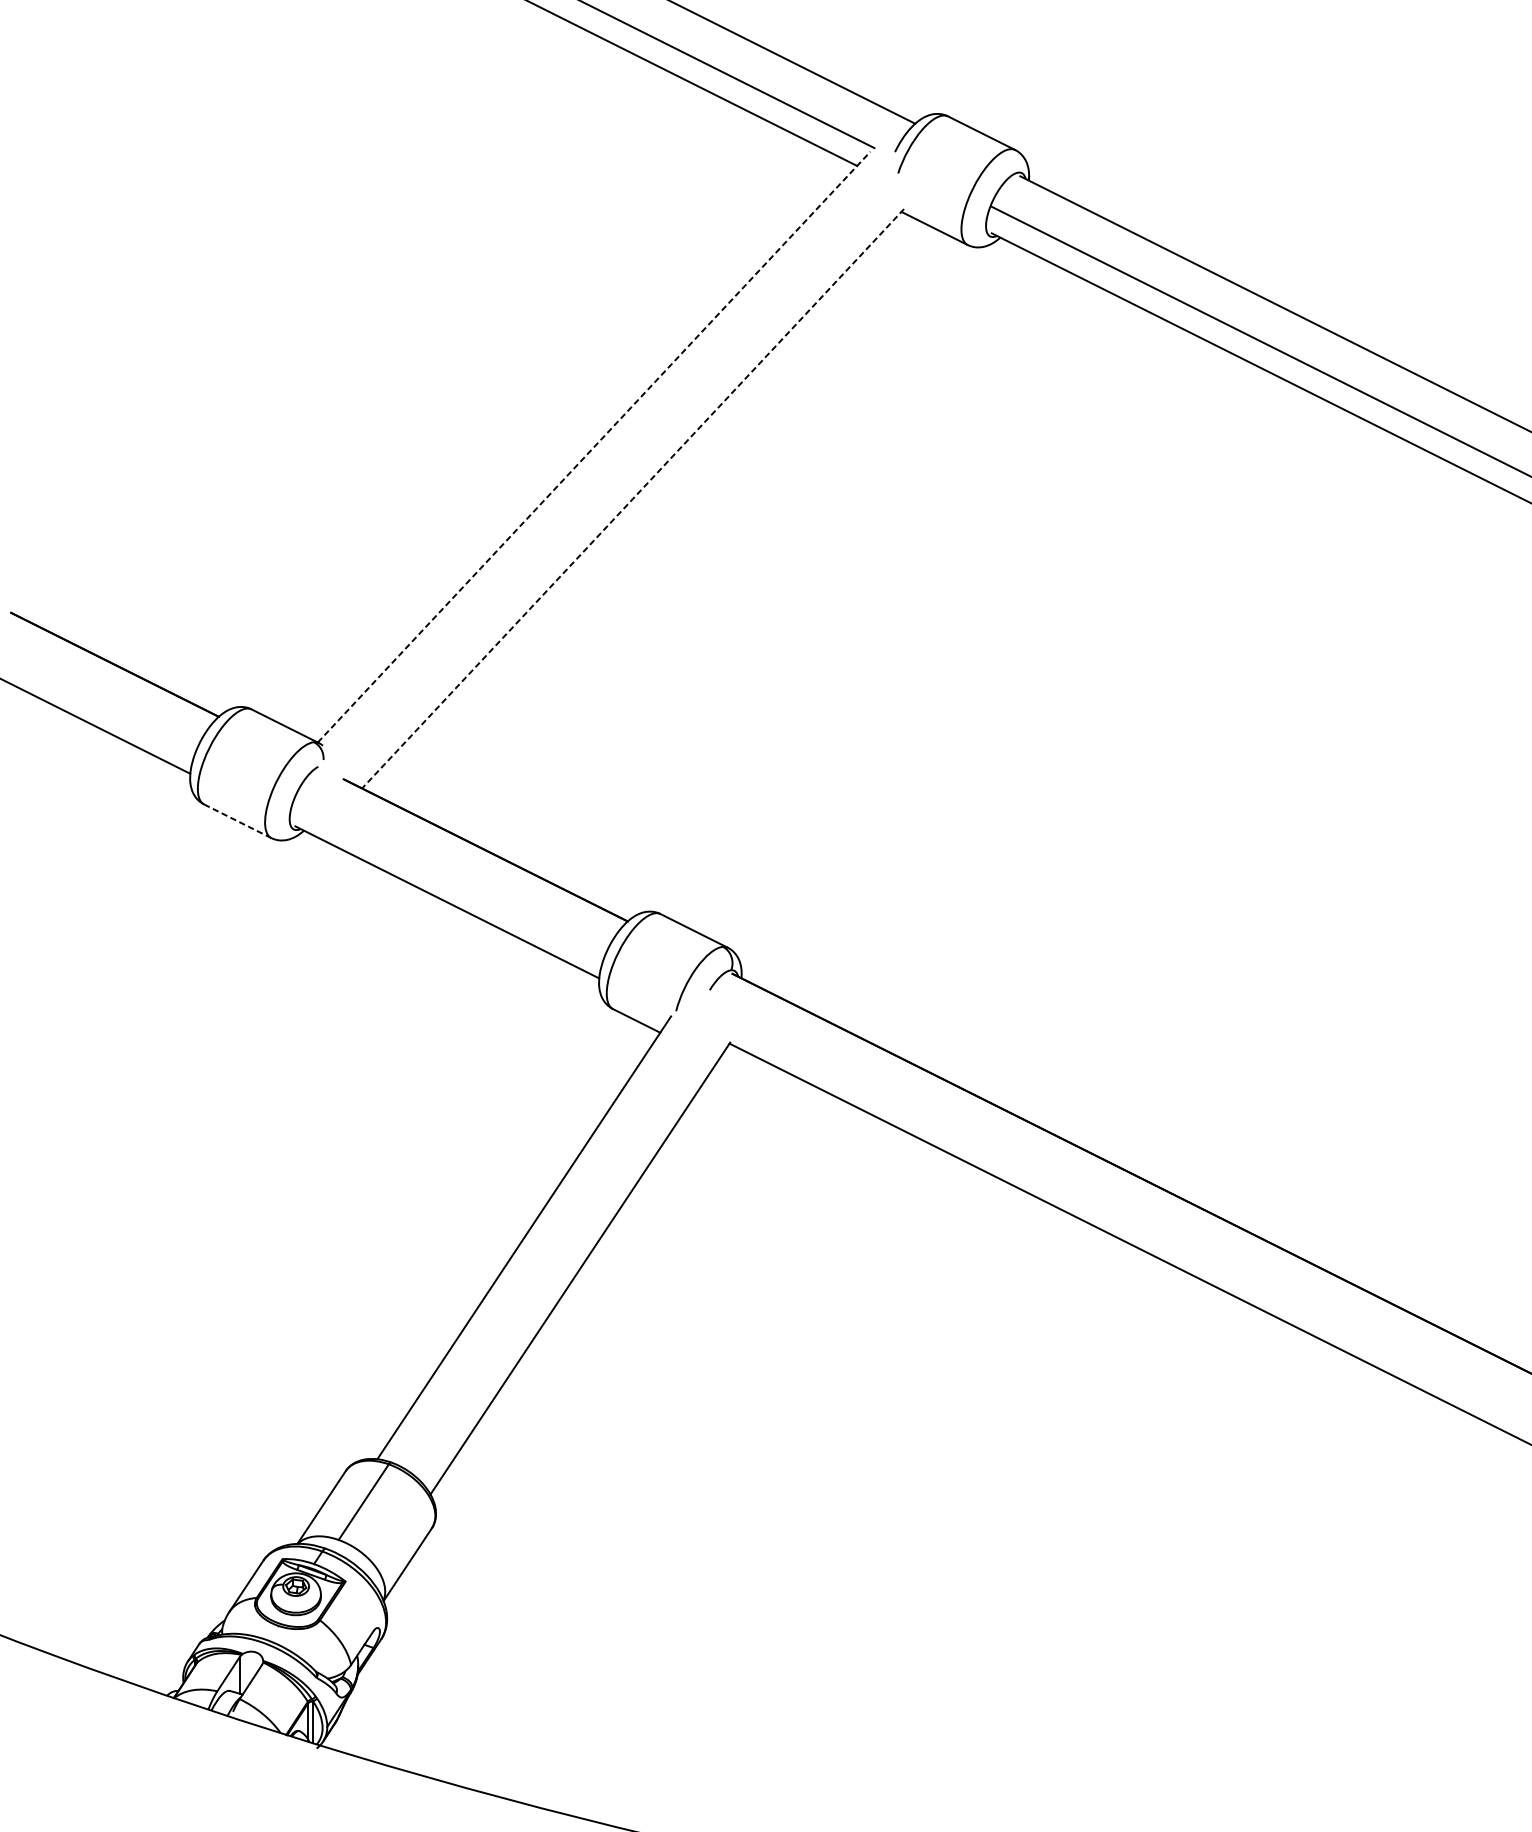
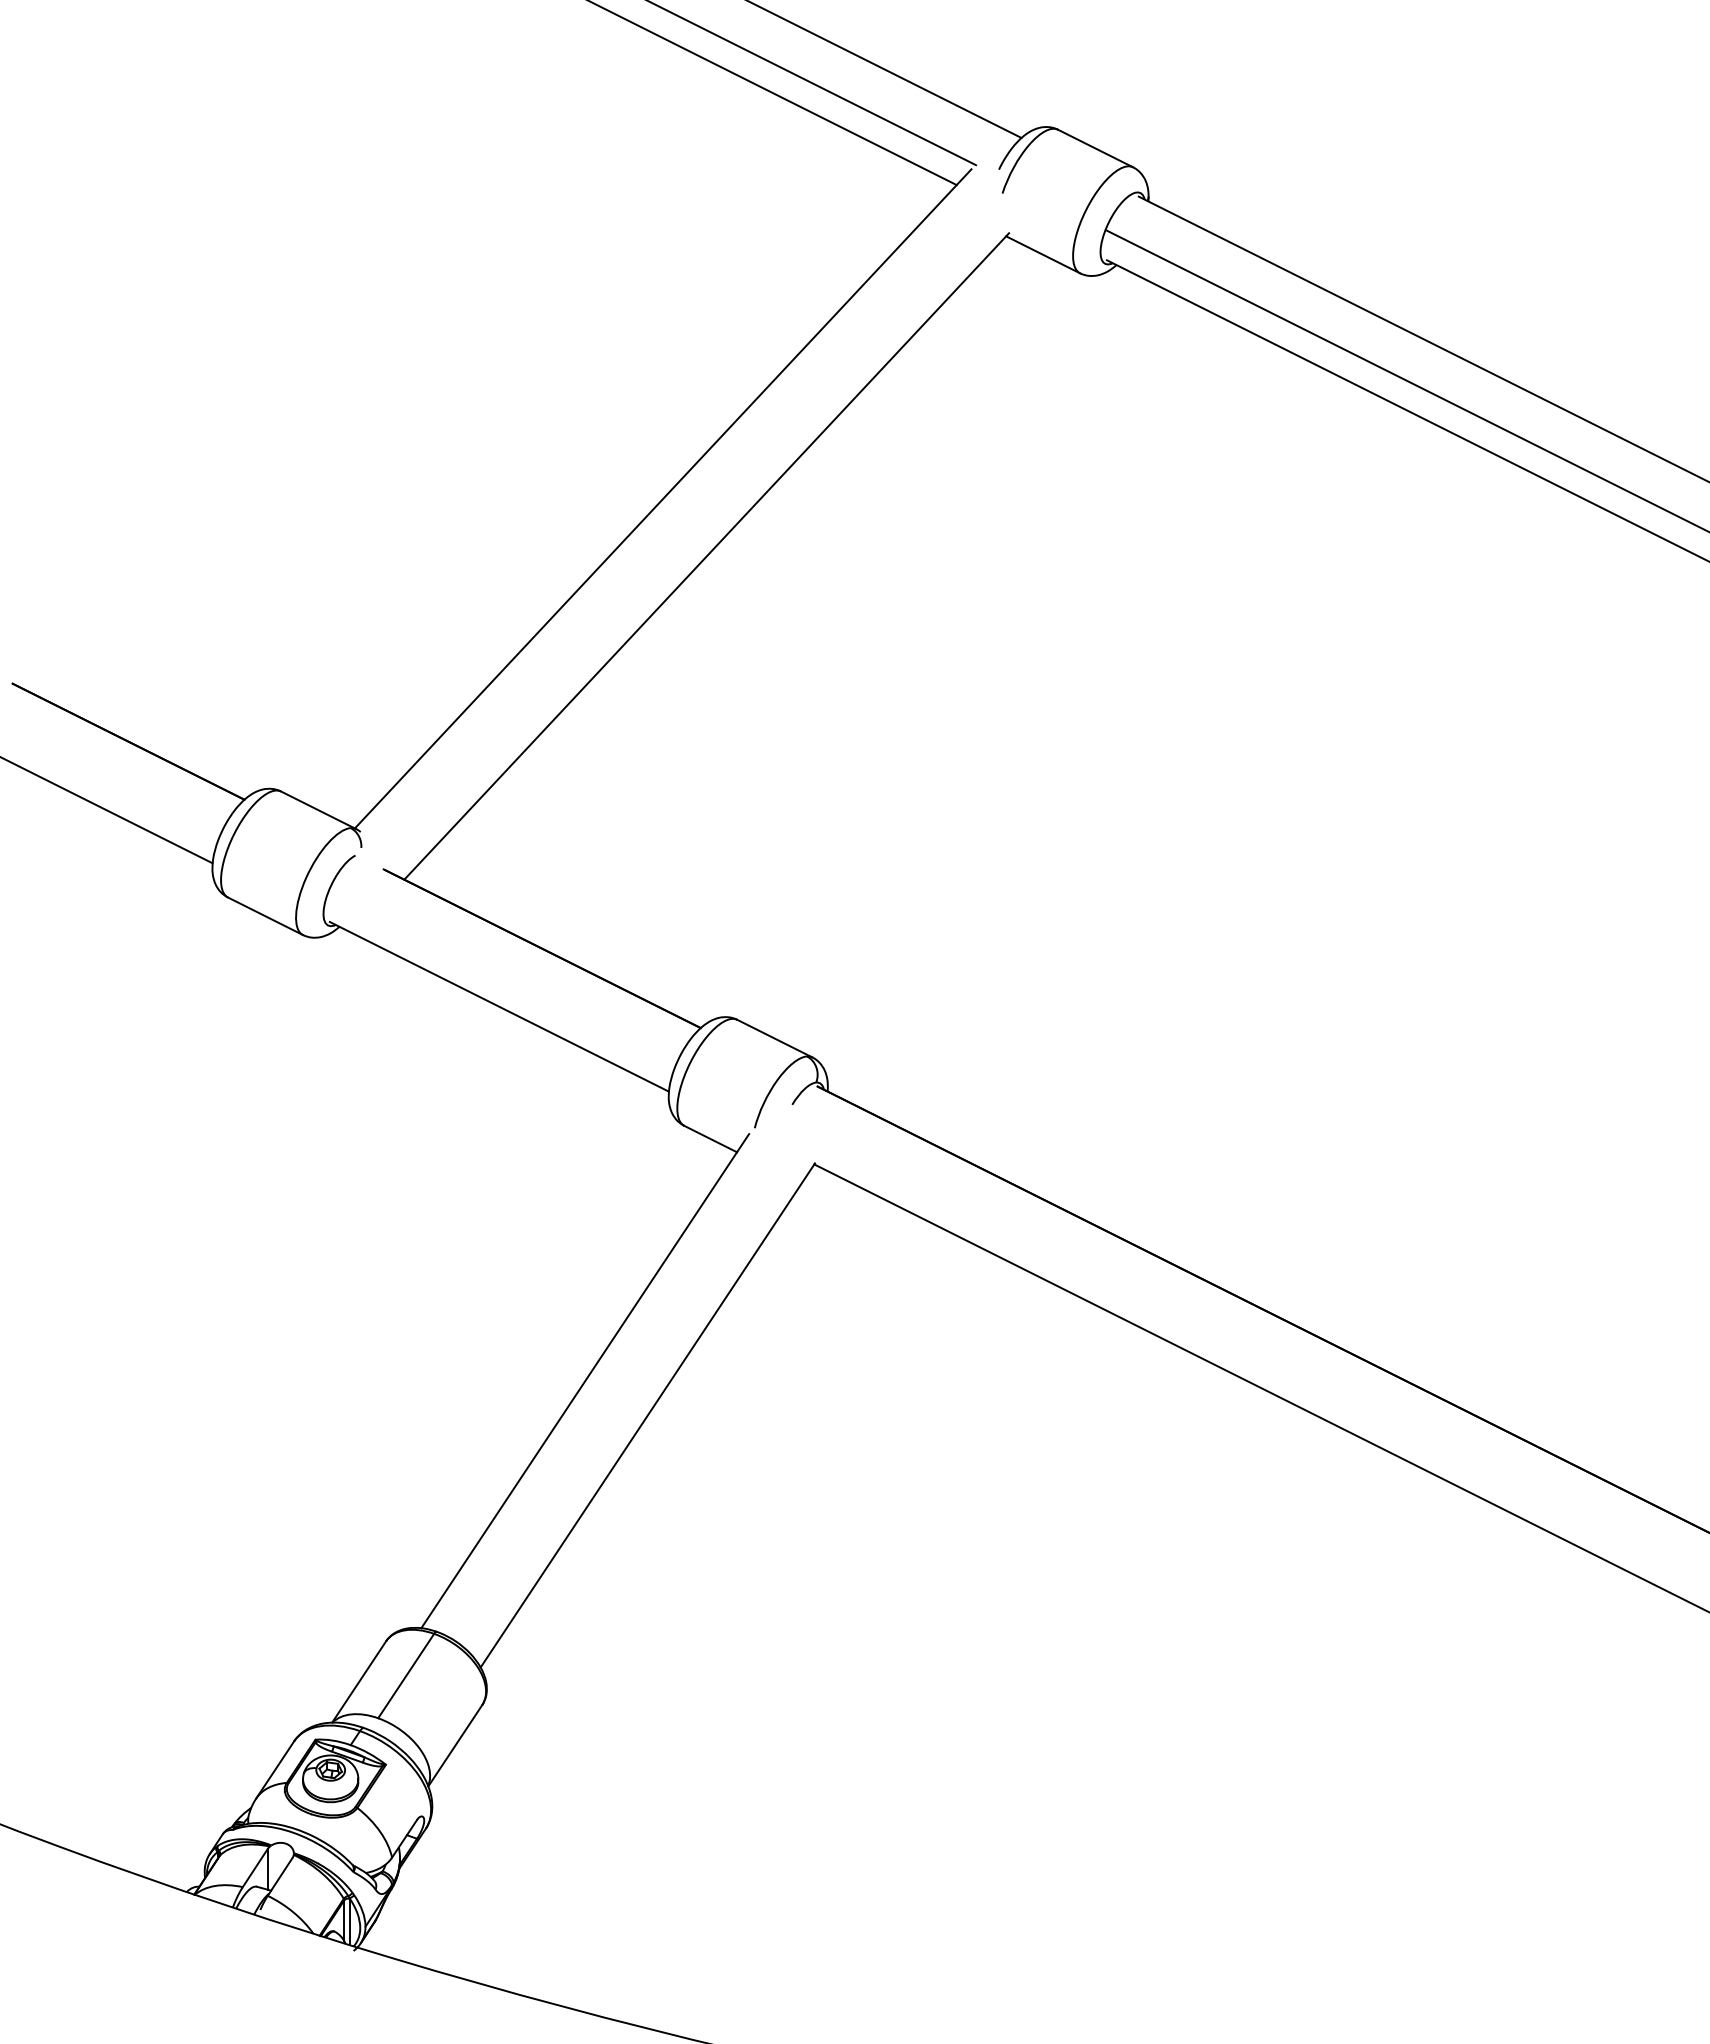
line: (594, 446) -> (663, 498), dashed -> solid
line: (632, 498) -> (706, 556), dashed -> solid
line: (237, 821) -> (265, 916), dashed -> solid

